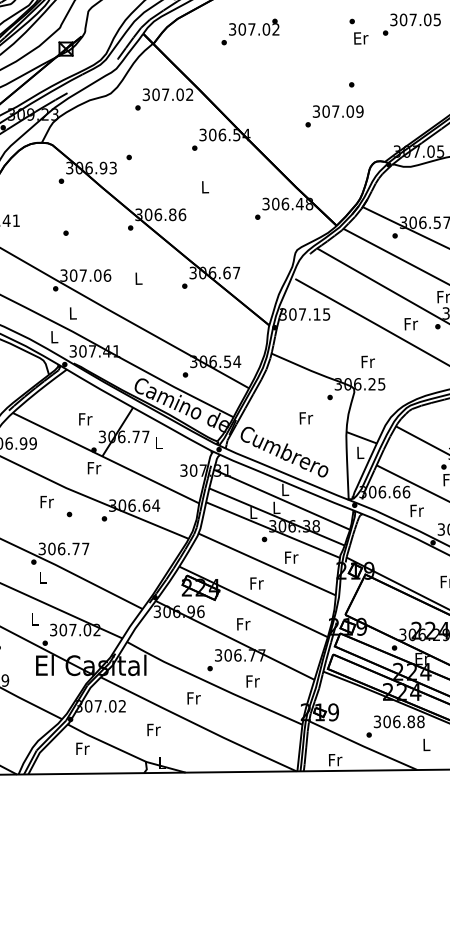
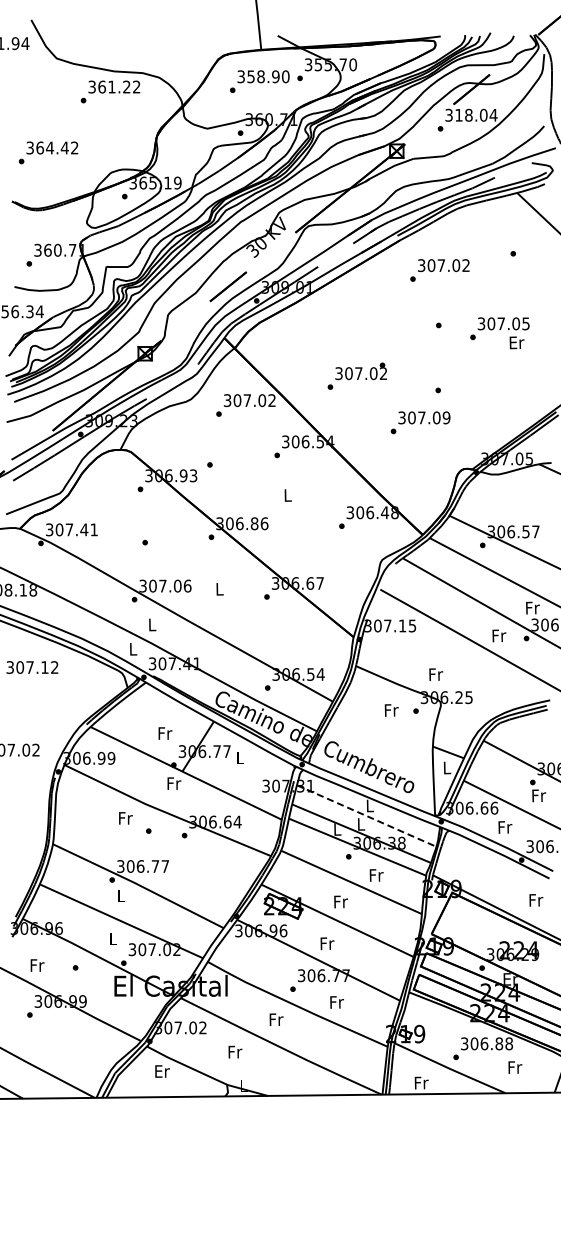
text: (249, 31) -> (356, 375), moved
text: (360, 38) -> (516, 342), moved
text: (368, 361) -> (436, 674), moved
text: (306, 418) -> (391, 710), moved
line: (281, 500) -> (366, 816), solid -> dashed
text: (427, 744) -> (515, 1067), L -> Fr
text: (82, 748) -> (162, 1071), Fr -> Er

